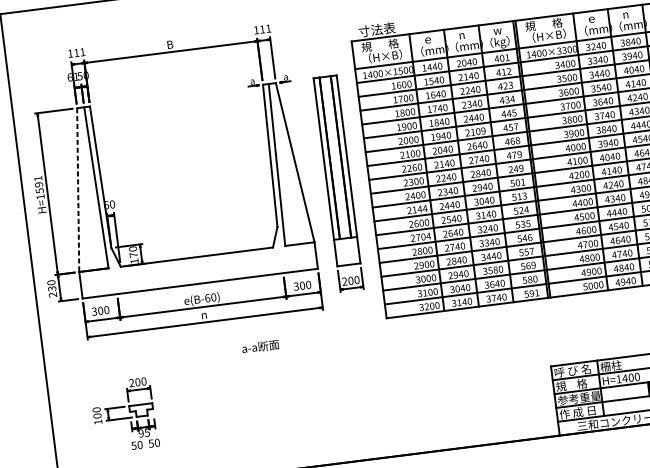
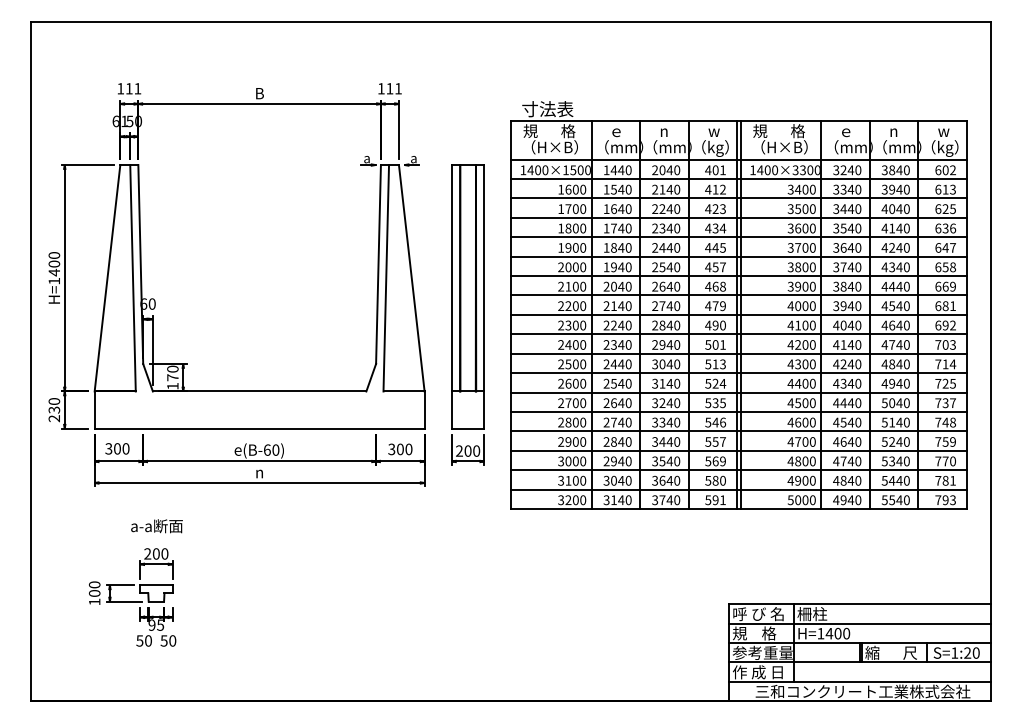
text: (478, 131) -> (669, 267), 2109 -> 2540
text: (414, 167) -> (575, 305), 2260 -> 2200
text: (516, 169) -> (715, 325), 249 -> 490
text: (39, 185) -> (54, 264), H=1591 -> H=1400
line: (78, 190) -> (107, 278), dashed -> solid
text: (419, 209) -> (575, 364), 2144 -> 2500
text: (428, 236) -> (583, 403), 2704 -> 2700
text: (495, 270) -> (669, 461), 3580 -> 3540
text: (260, 346) -> (156, 526), moved

